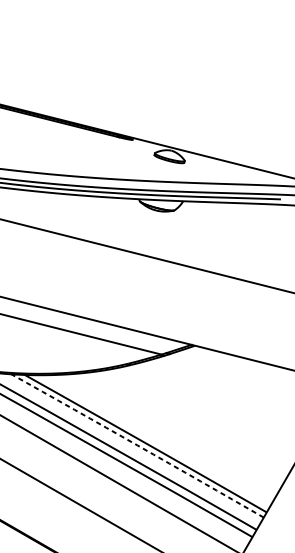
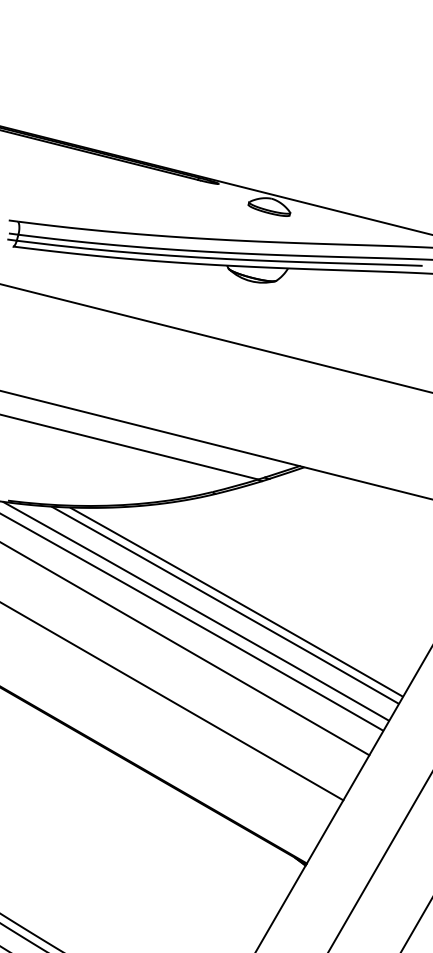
arc: (137, 445) -> (225, 604), dashed -> solid

